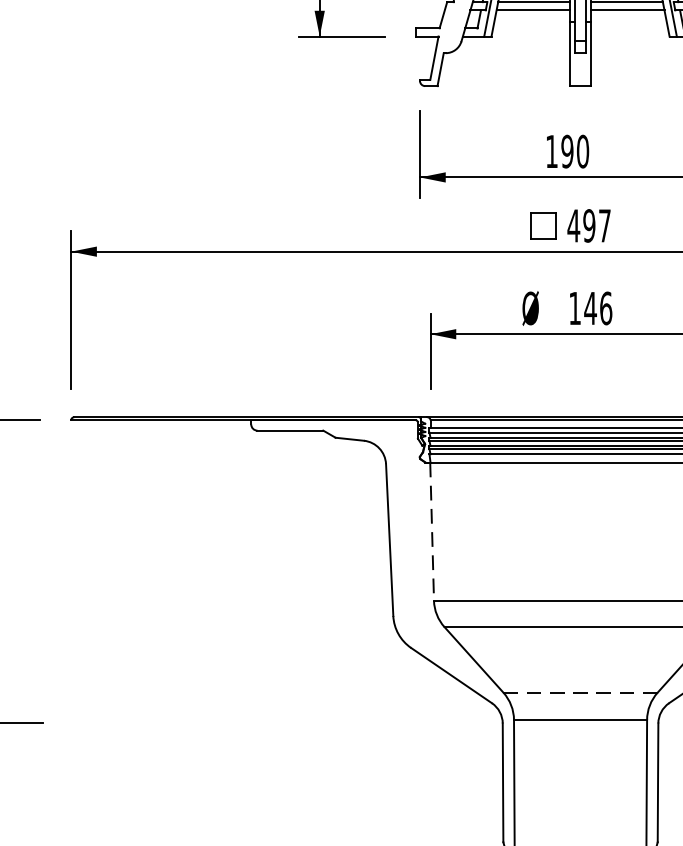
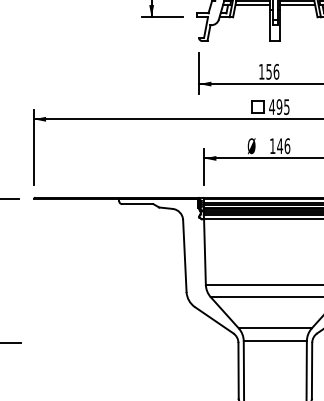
text: (574, 150) -> (272, 71), 190 -> 156
text: (604, 224) -> (286, 106), 497 -> 495
line: (431, 532) -> (204, 252), dashed -> solid
line: (580, 693) -> (275, 328), dashed -> solid

